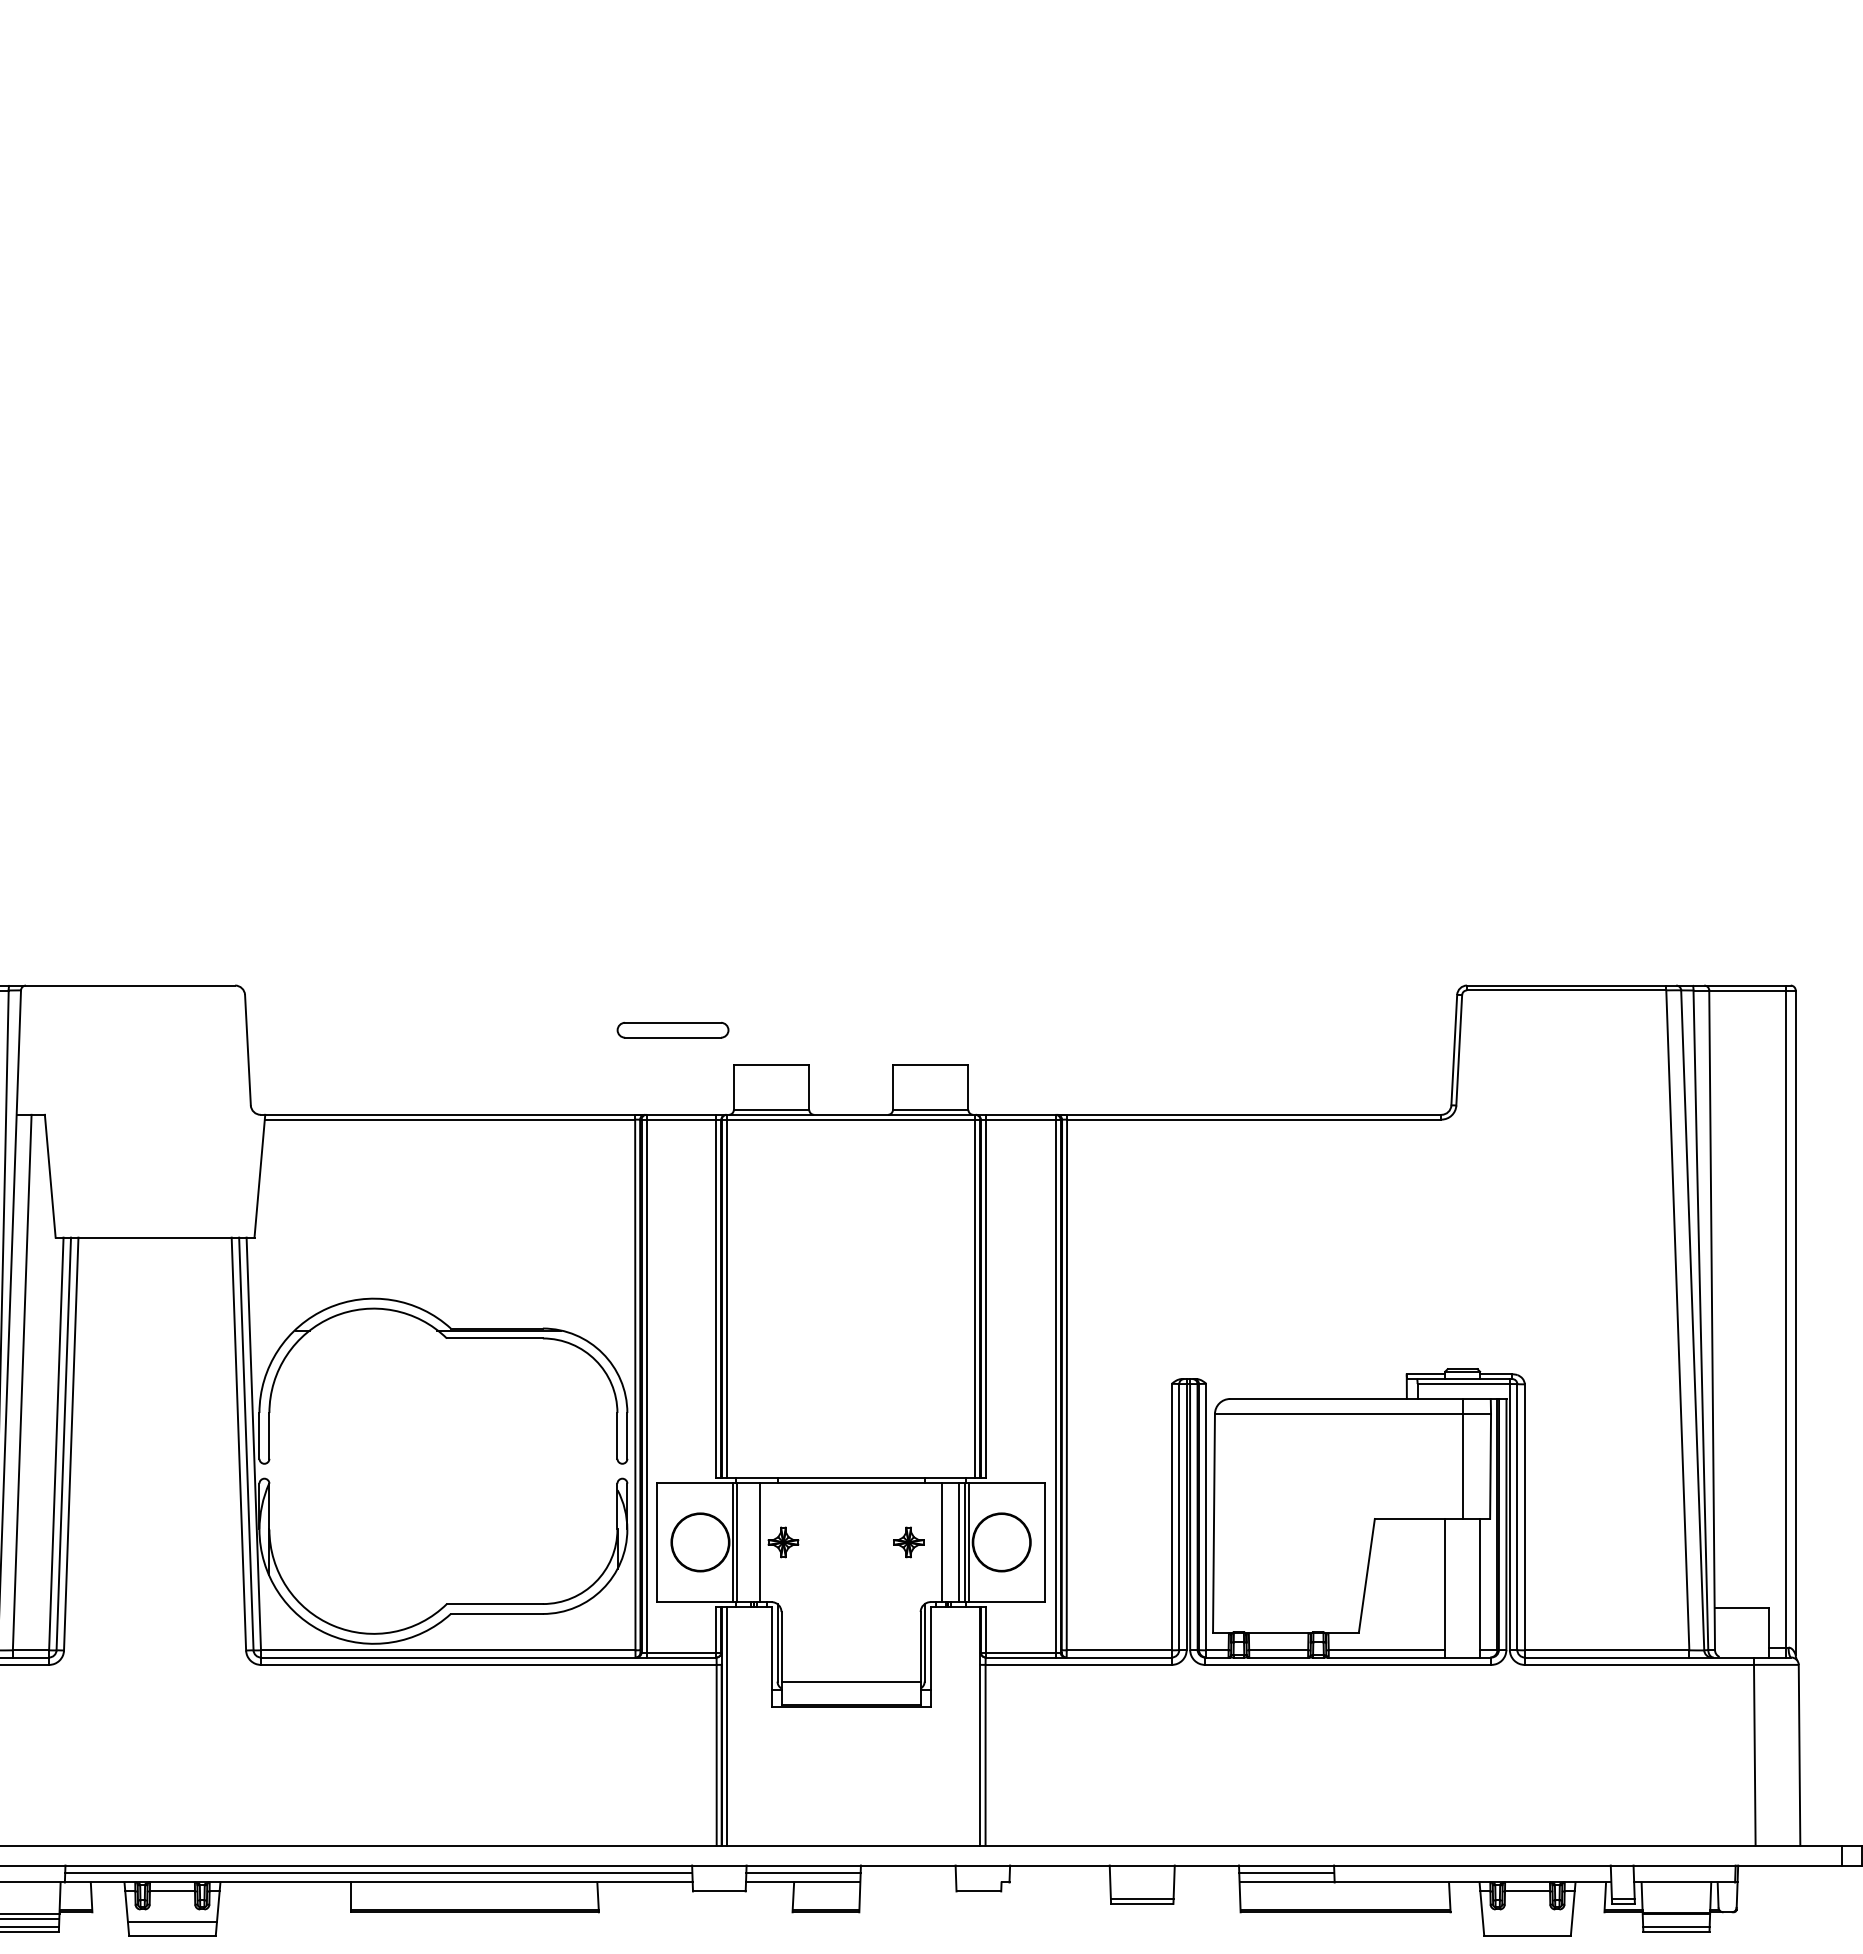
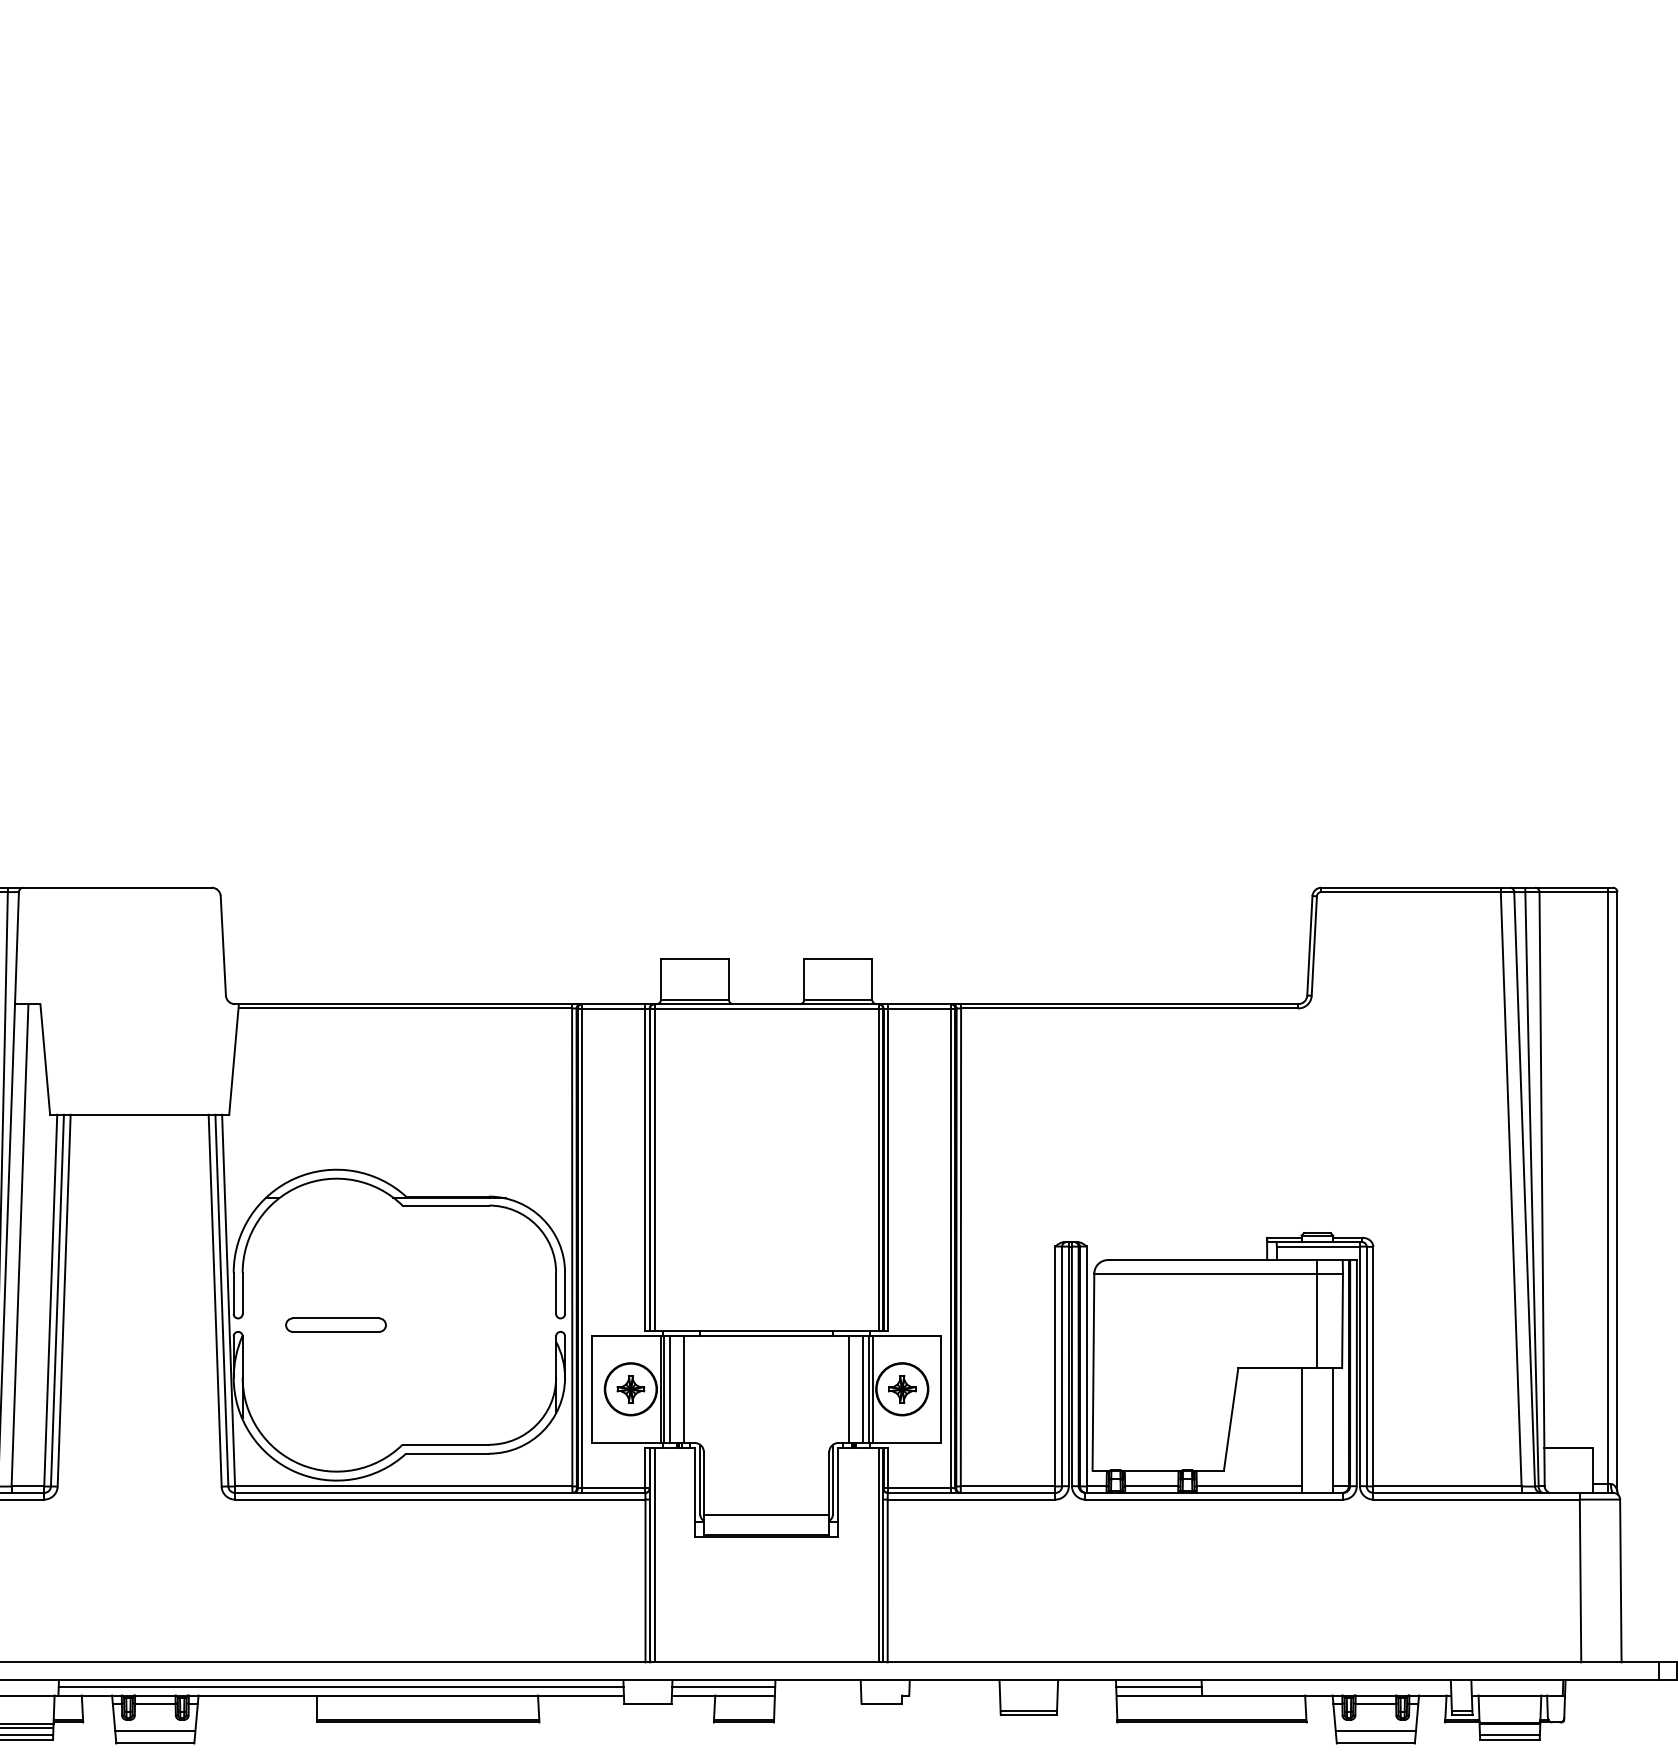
part: (672, 1030) -> (335, 1325), moved
line: (743, 1542) -> (669, 1389), added
part: (783, 1542) -> (630, 1389), moved
part: (908, 1542) -> (902, 1389), moved
line: (975, 1726) -> (878, 1555), added
line: (1527, 1922) -> (1375, 1731), added

